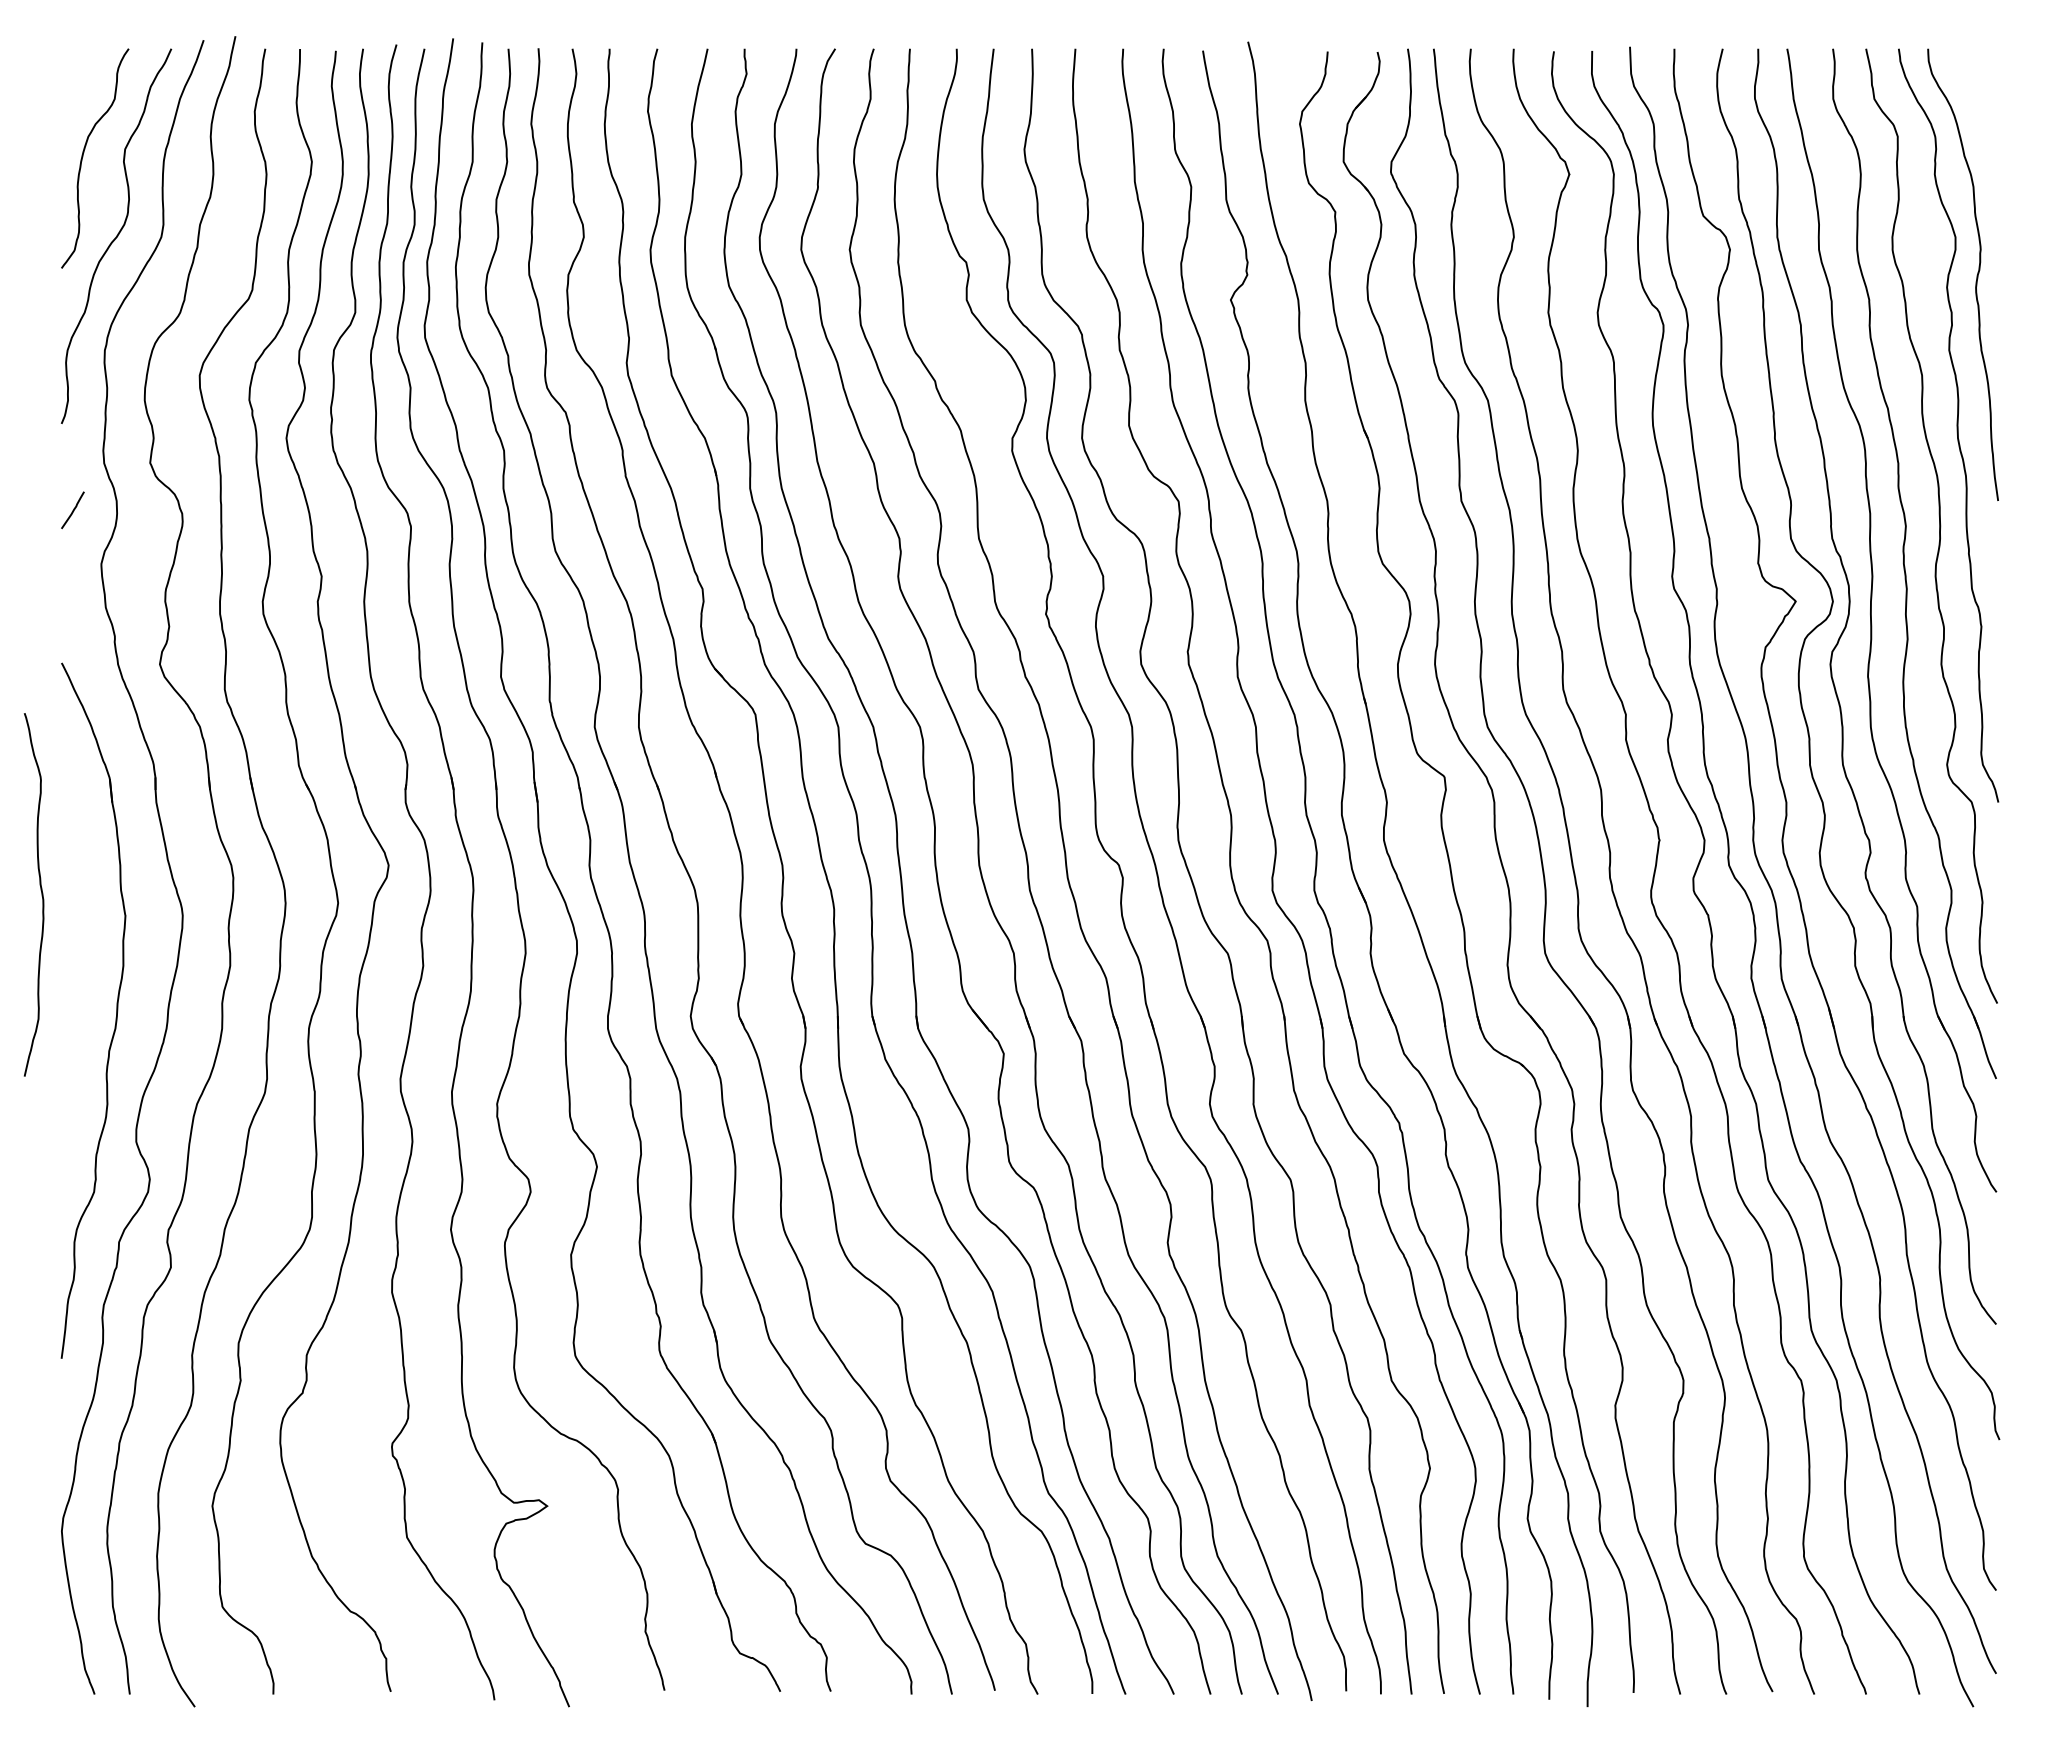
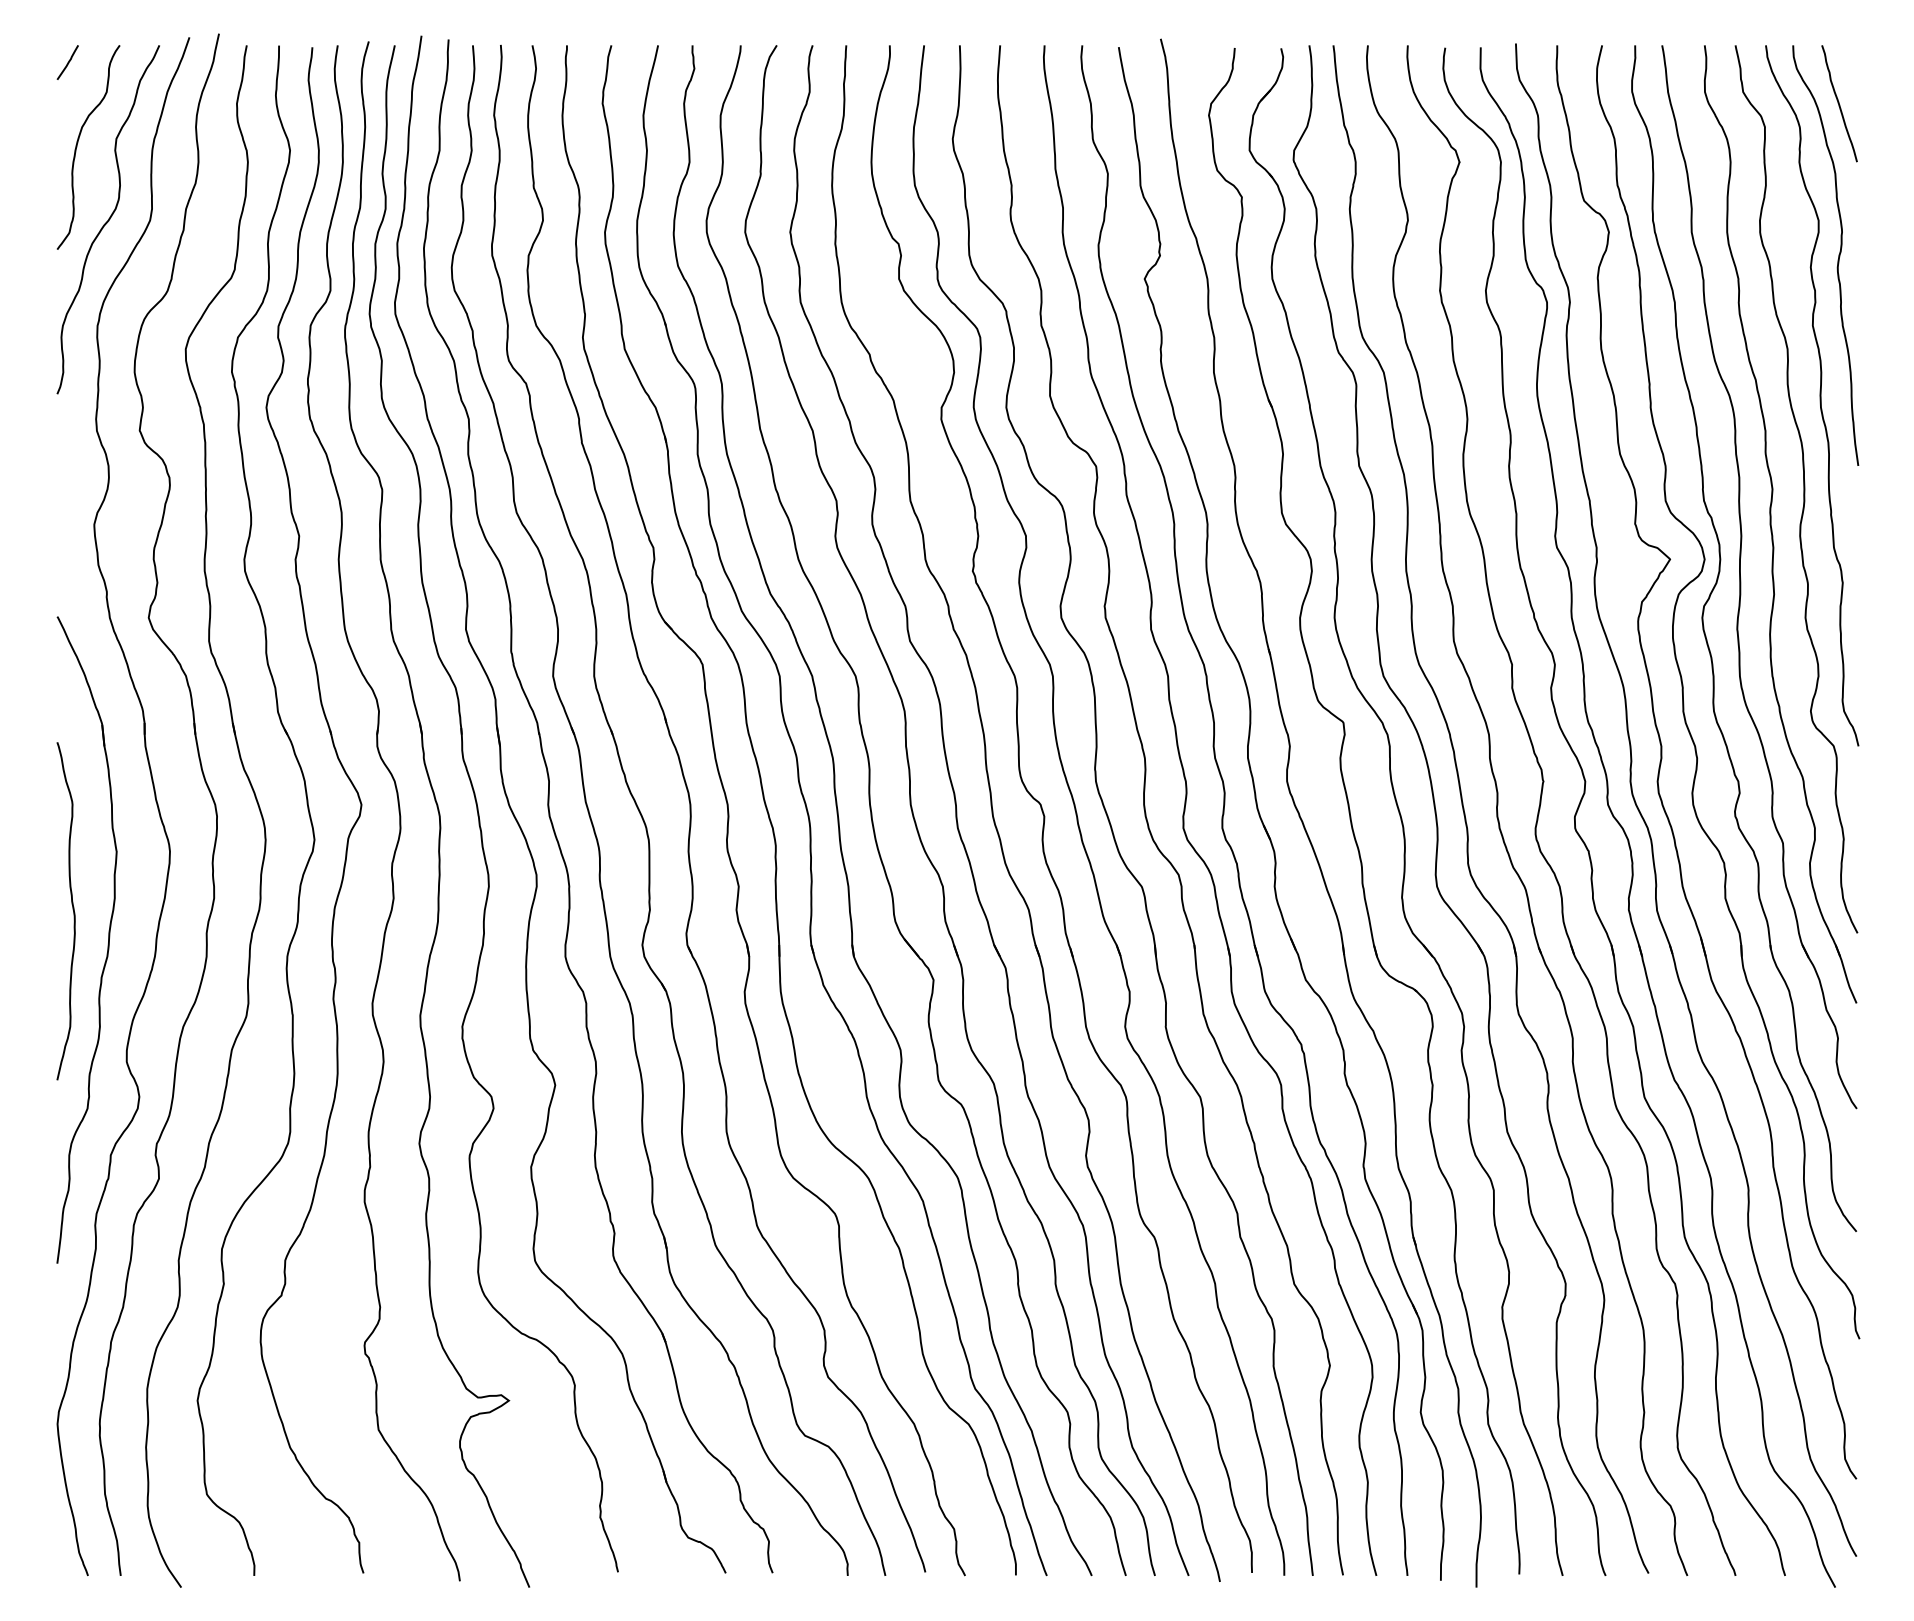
curve: (1977, 111) -> (1839, 103), added
line: (72, 510) -> (67, 62), moved
curve: (41, 894) -> (73, 910), moved

